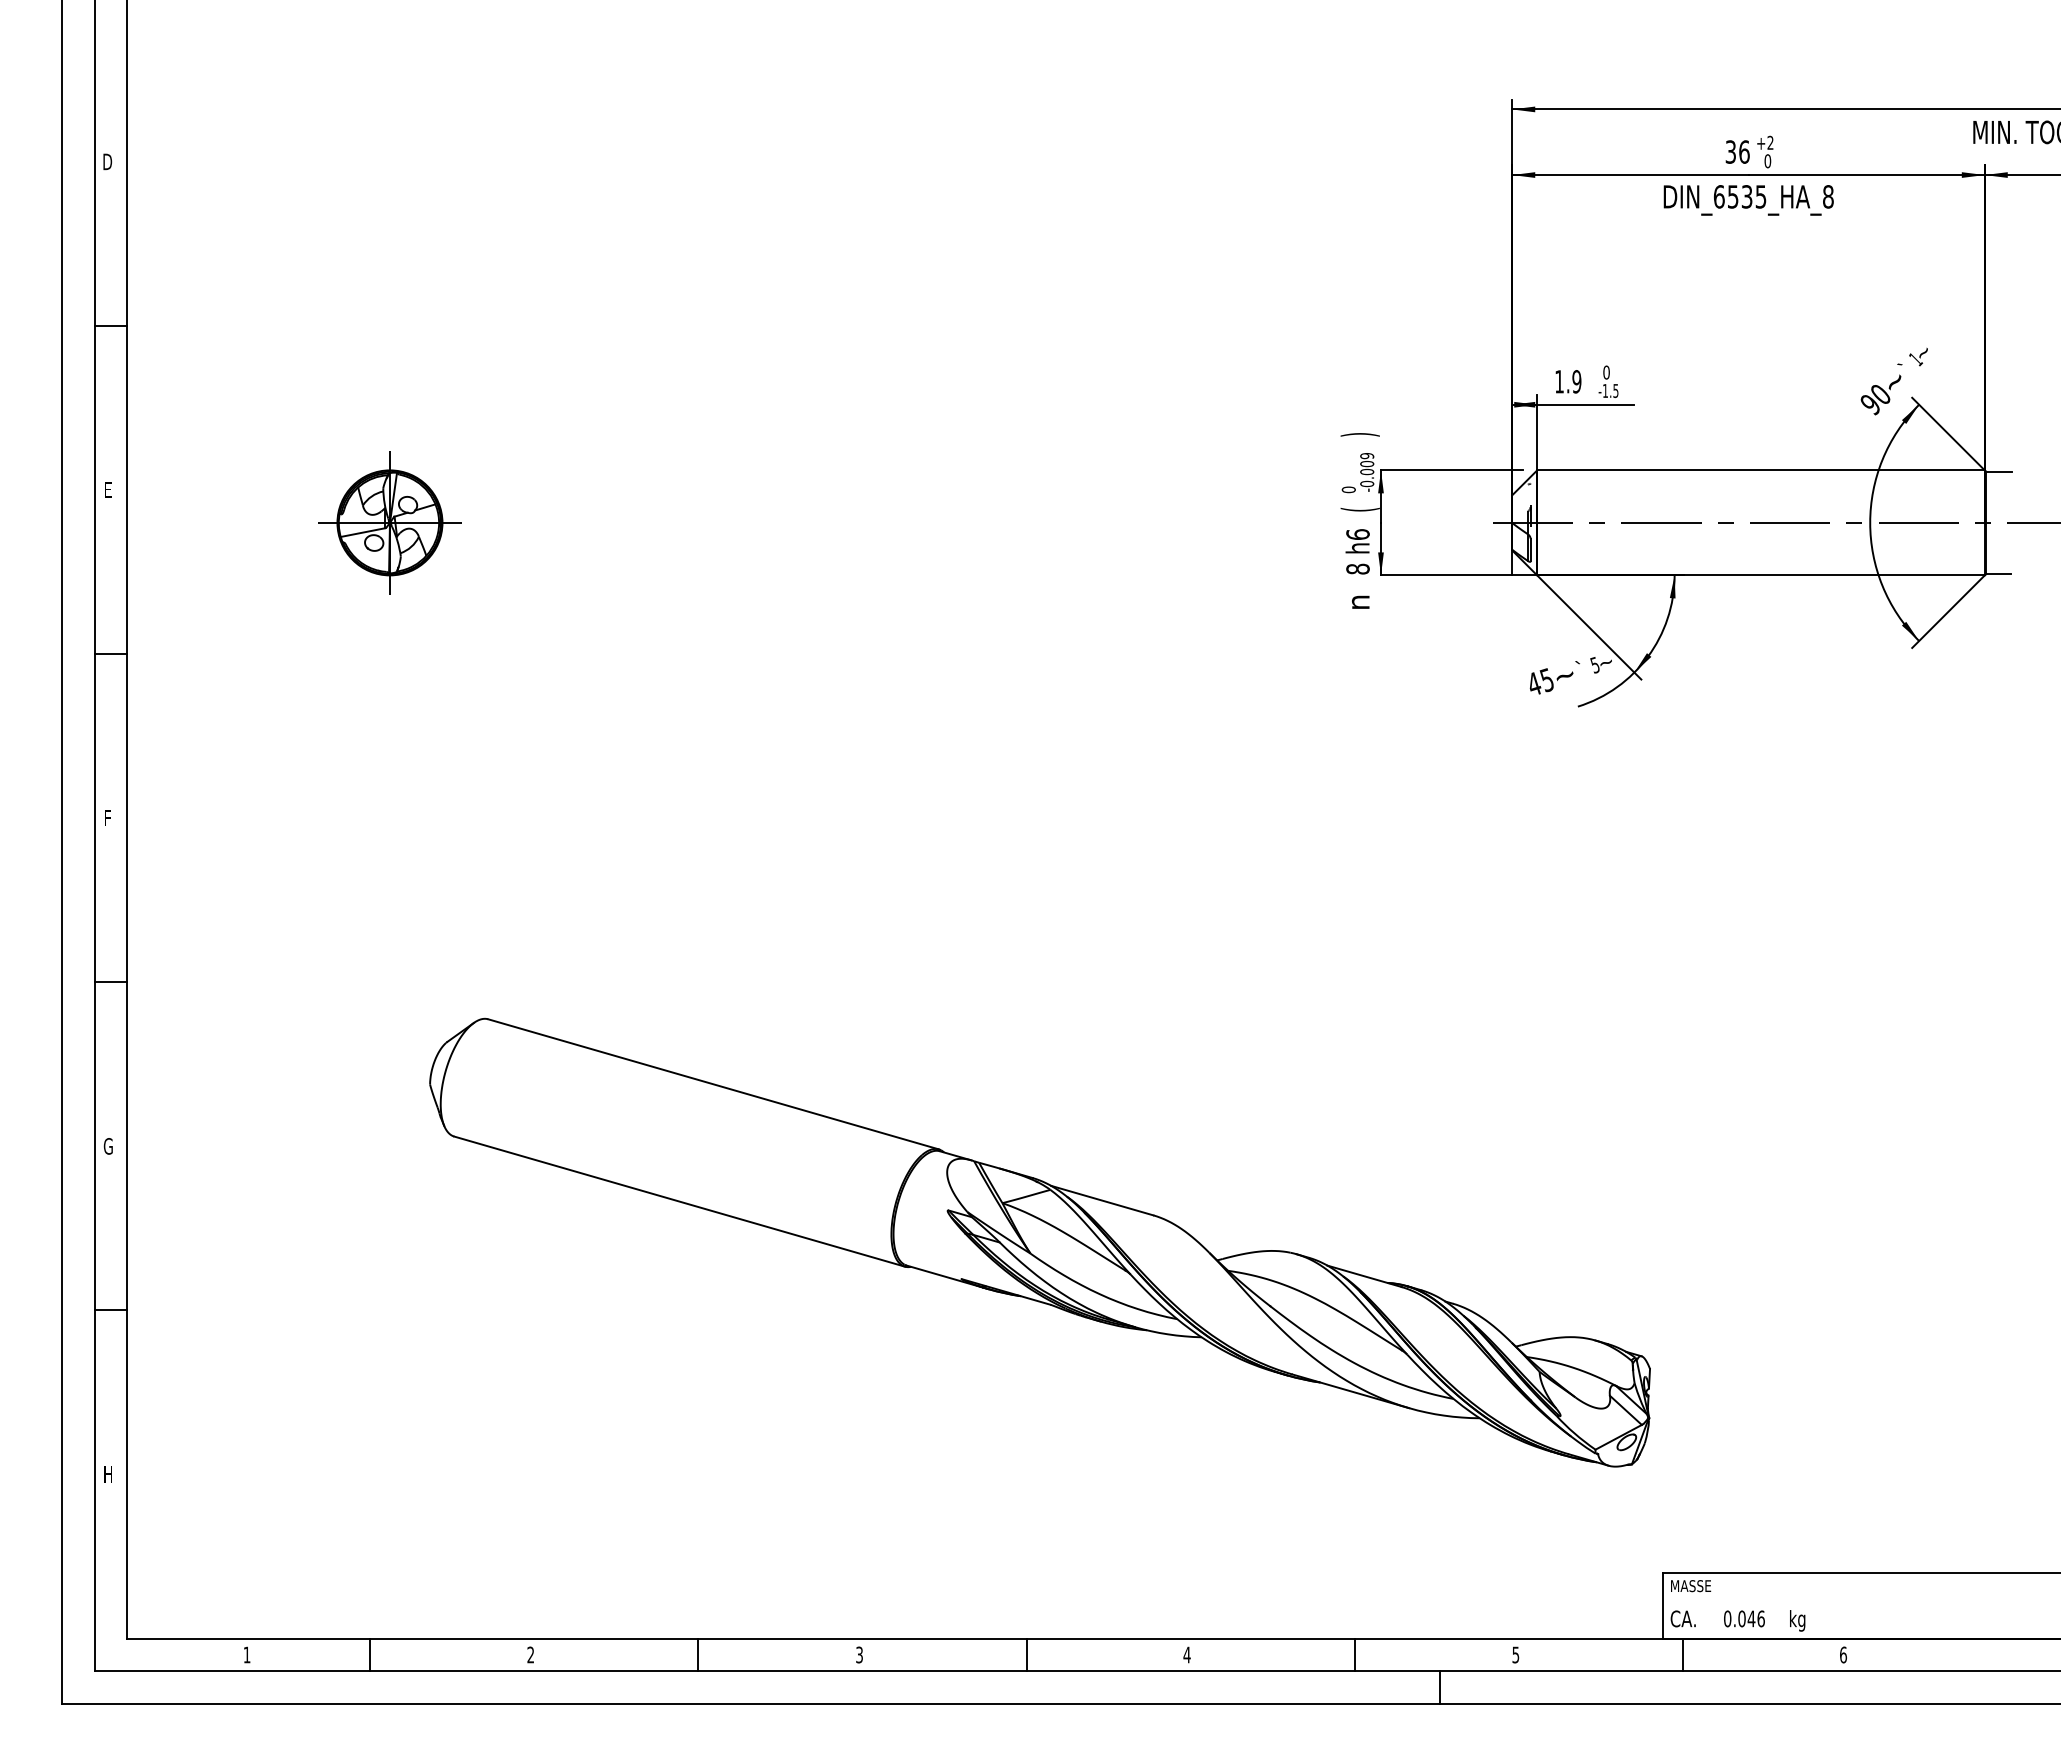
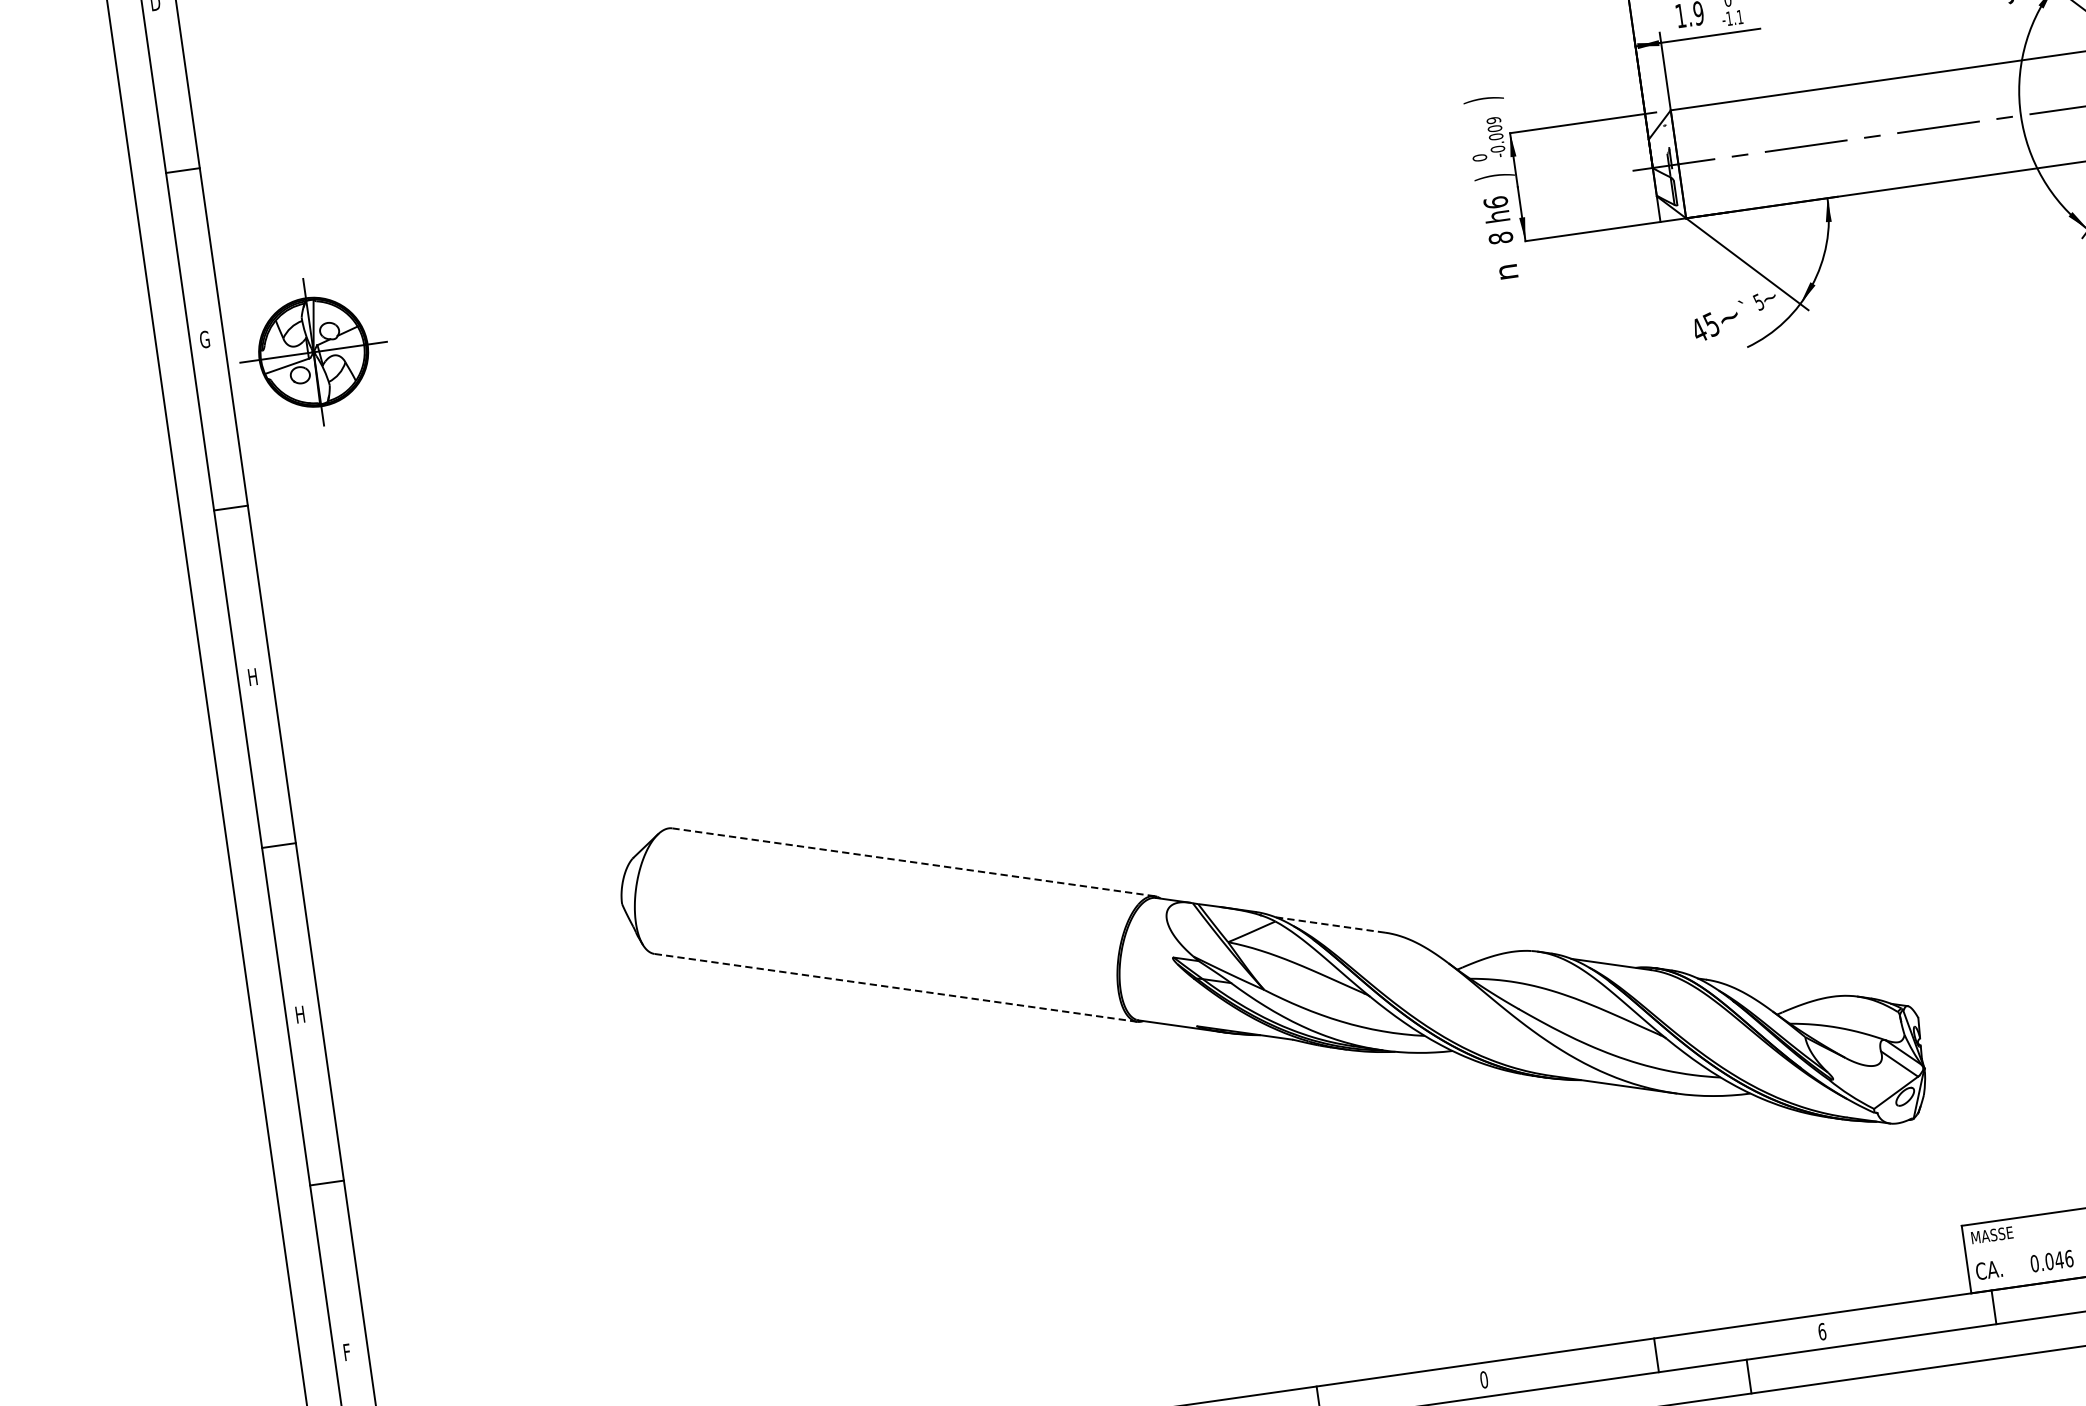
text: (1615, 391) -> (1739, 17), -1.5 -> -1.1
text: (108, 489) -> (204, 339), E -> G
text: (1359, 509) -> (1493, 176), ( -> )
part: (389, 522) -> (313, 351), moved
text: (109, 817) -> (253, 676), F -> H
line: (713, 1084) -> (913, 862), solid -> dashed
text: (107, 1146) -> (299, 1014), G -> H
line: (1101, 1200) -> (1329, 924), solid -> dashed
line: (679, 1201) -> (895, 987), solid -> dashed
text: (108, 1474) -> (348, 1352), H -> F
text: (1186, 1654) -> (1483, 1379), 4 -> 0
text: (1515, 1654) -> (1821, 1331), 5 -> 6

